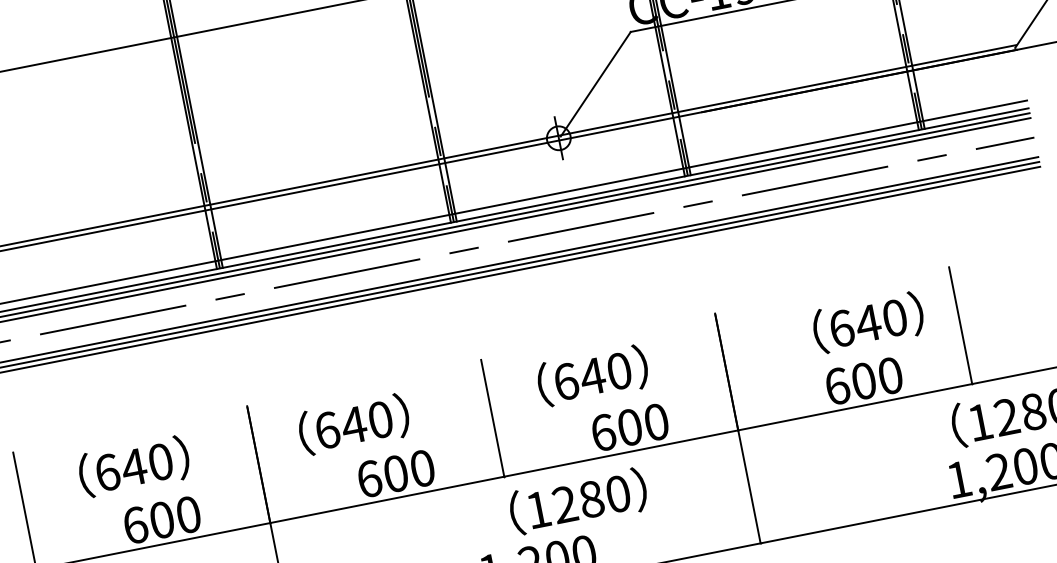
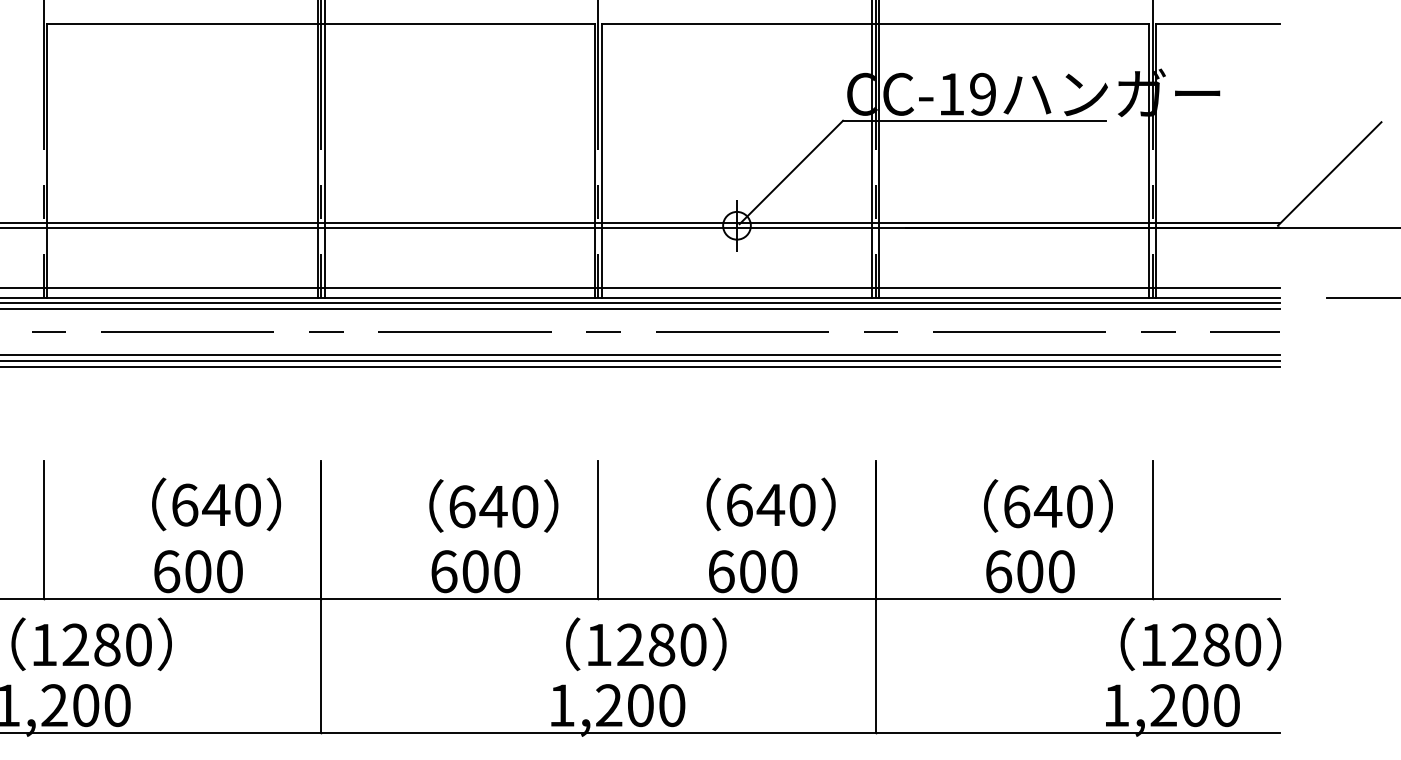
text: (592, 376) -> (770, 504), moved
text: (353, 424) -> (493, 505), moved
text: (134, 466) -> (216, 504), moved
text: (578, 500) -> (646, 643), moved

